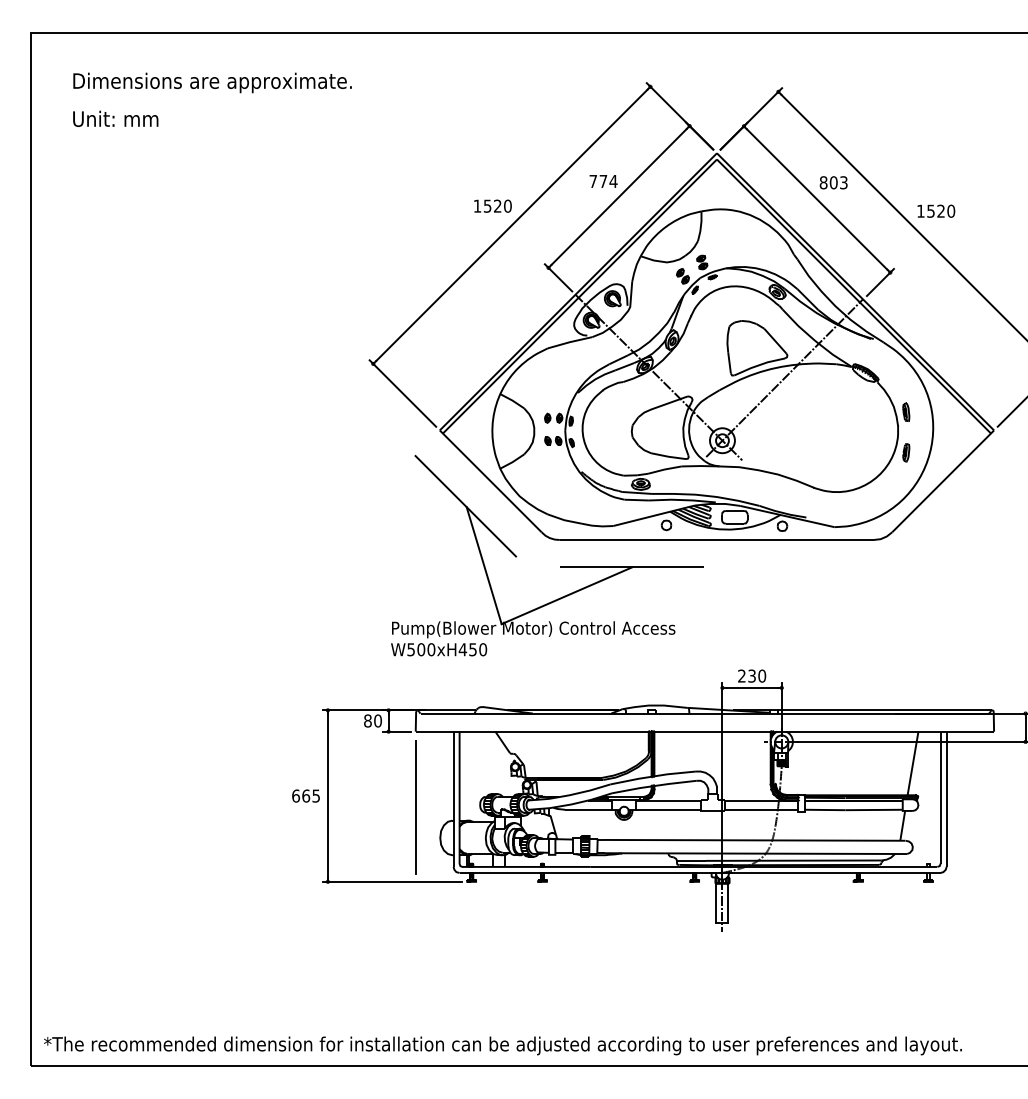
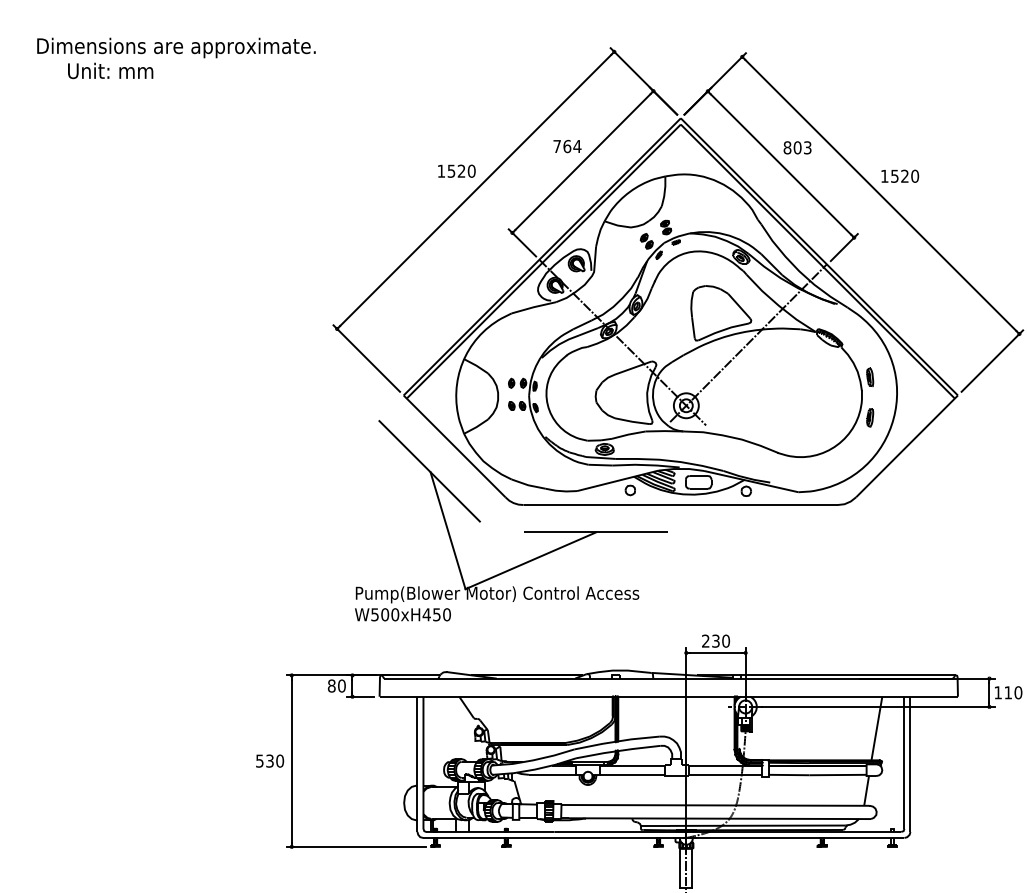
text: (115, 118) -> (110, 70), moved
text: (603, 181) -> (567, 146), 774 -> 764
text: (306, 795) -> (270, 760), 665 -> 530
line: (415, 807) -> (379, 772), removed

